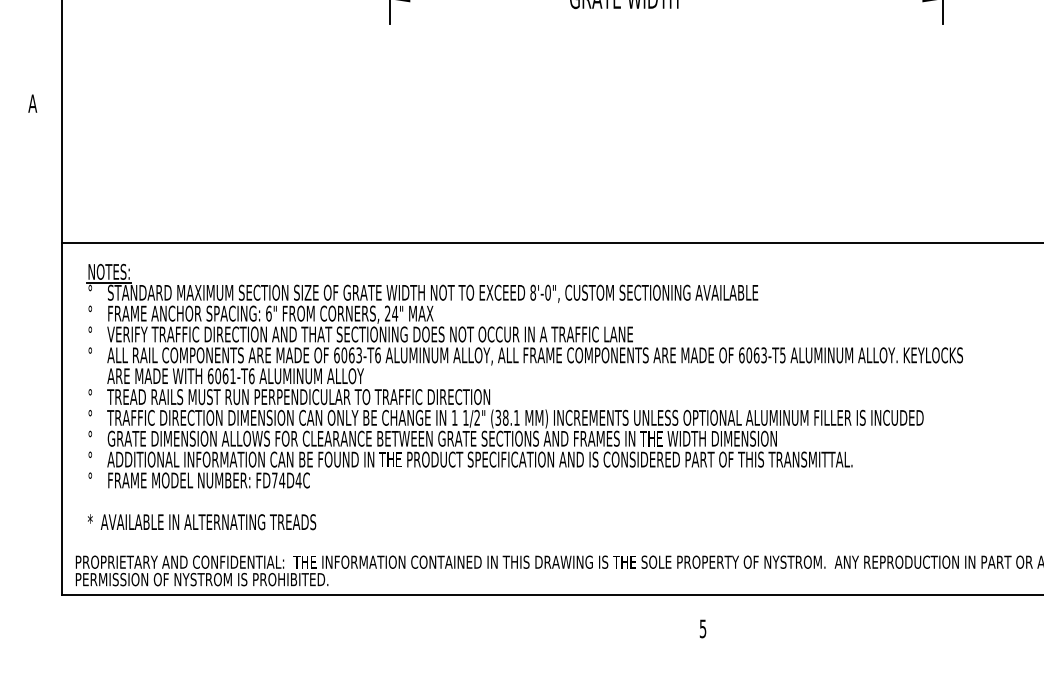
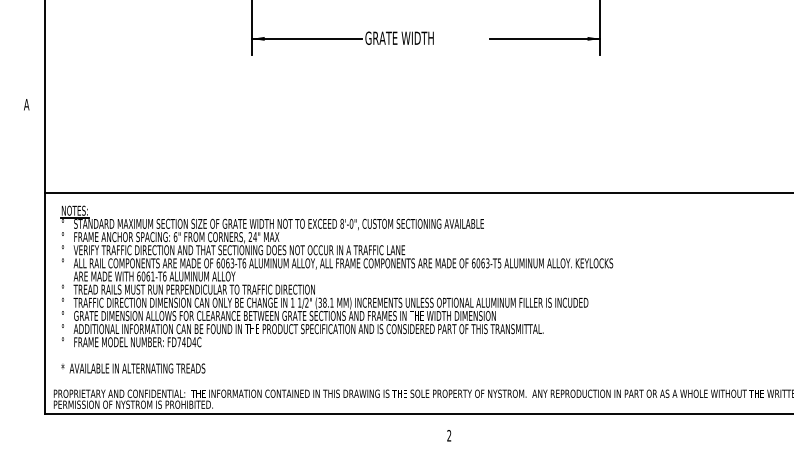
text: (703, 628) -> (449, 435), 5 -> 2

